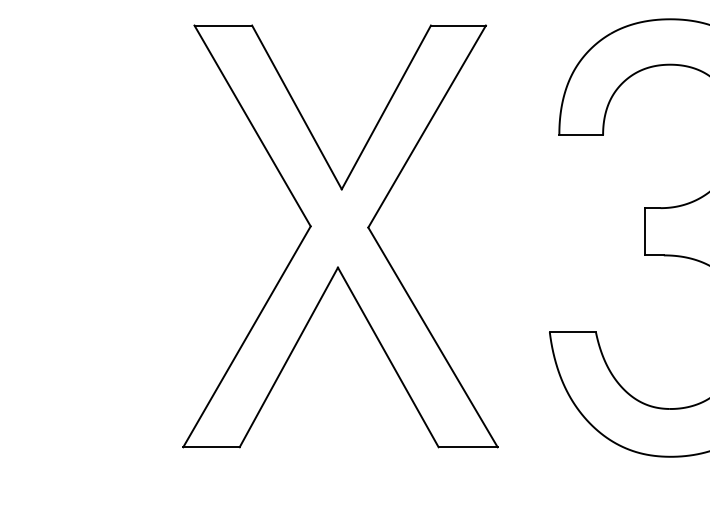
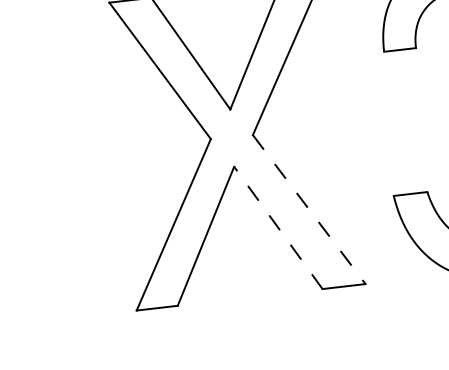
line: (433, 337) -> (309, 209), solid -> dashed
line: (388, 357) -> (278, 227), solid -> dashed

